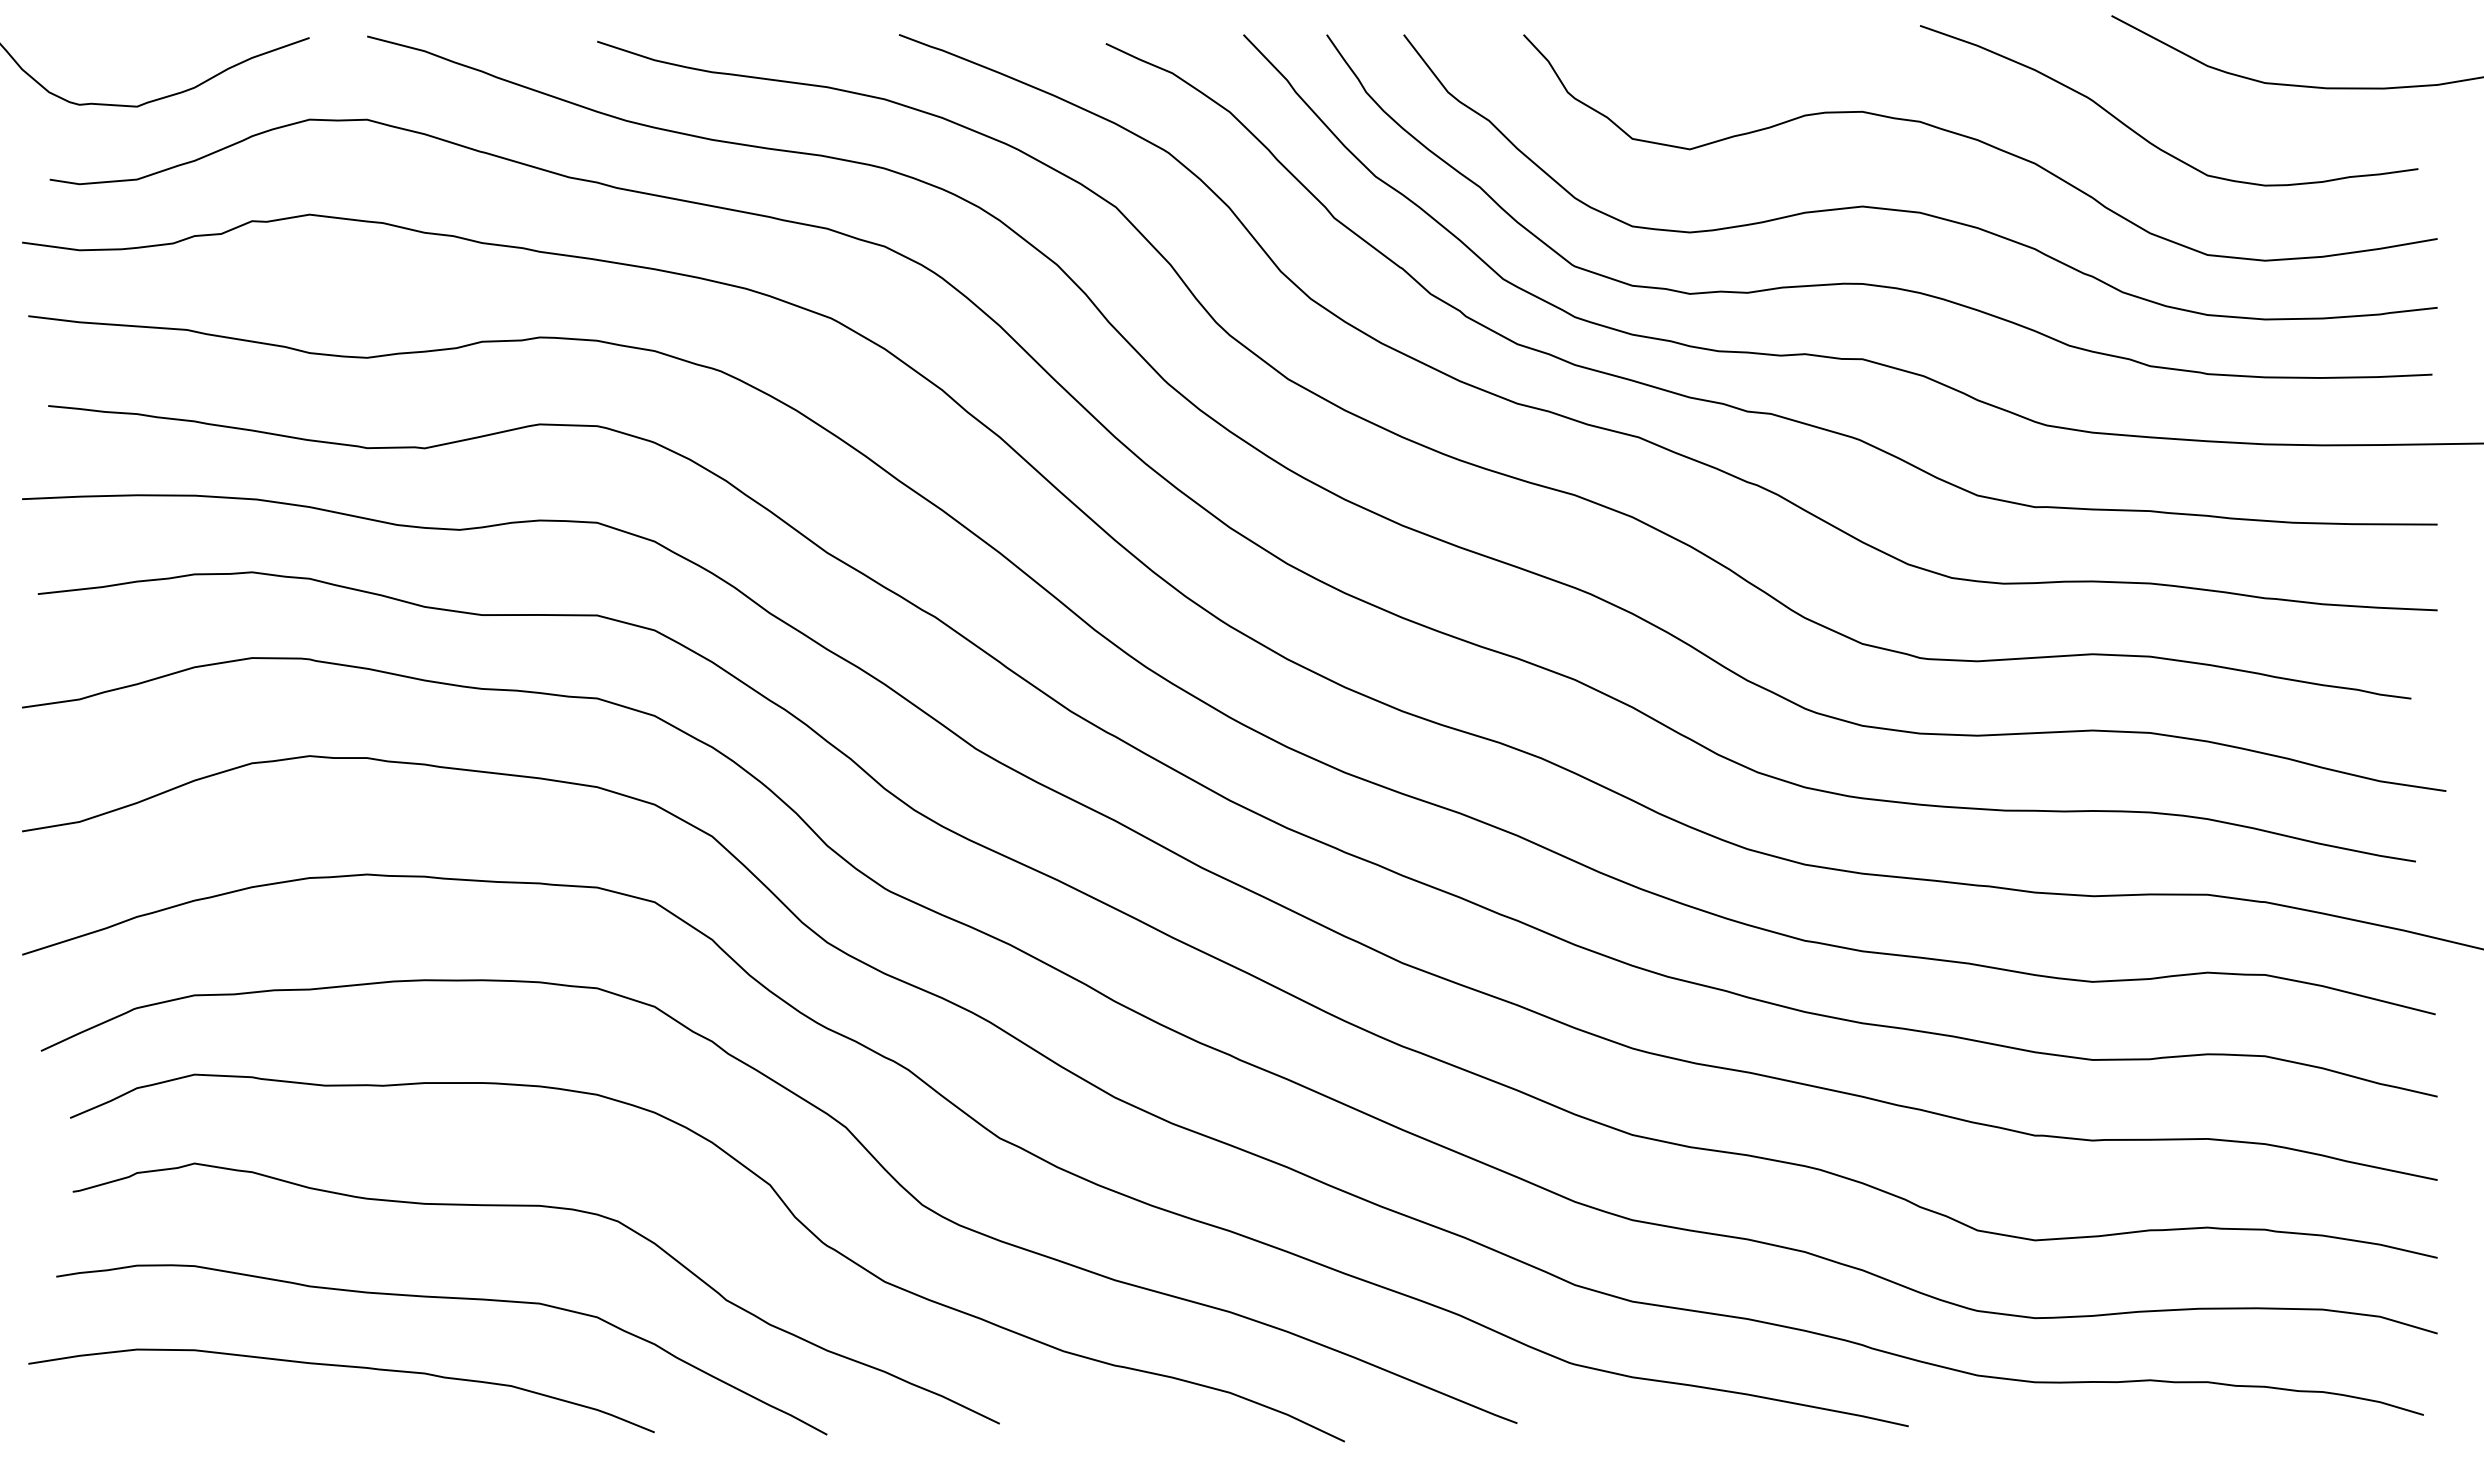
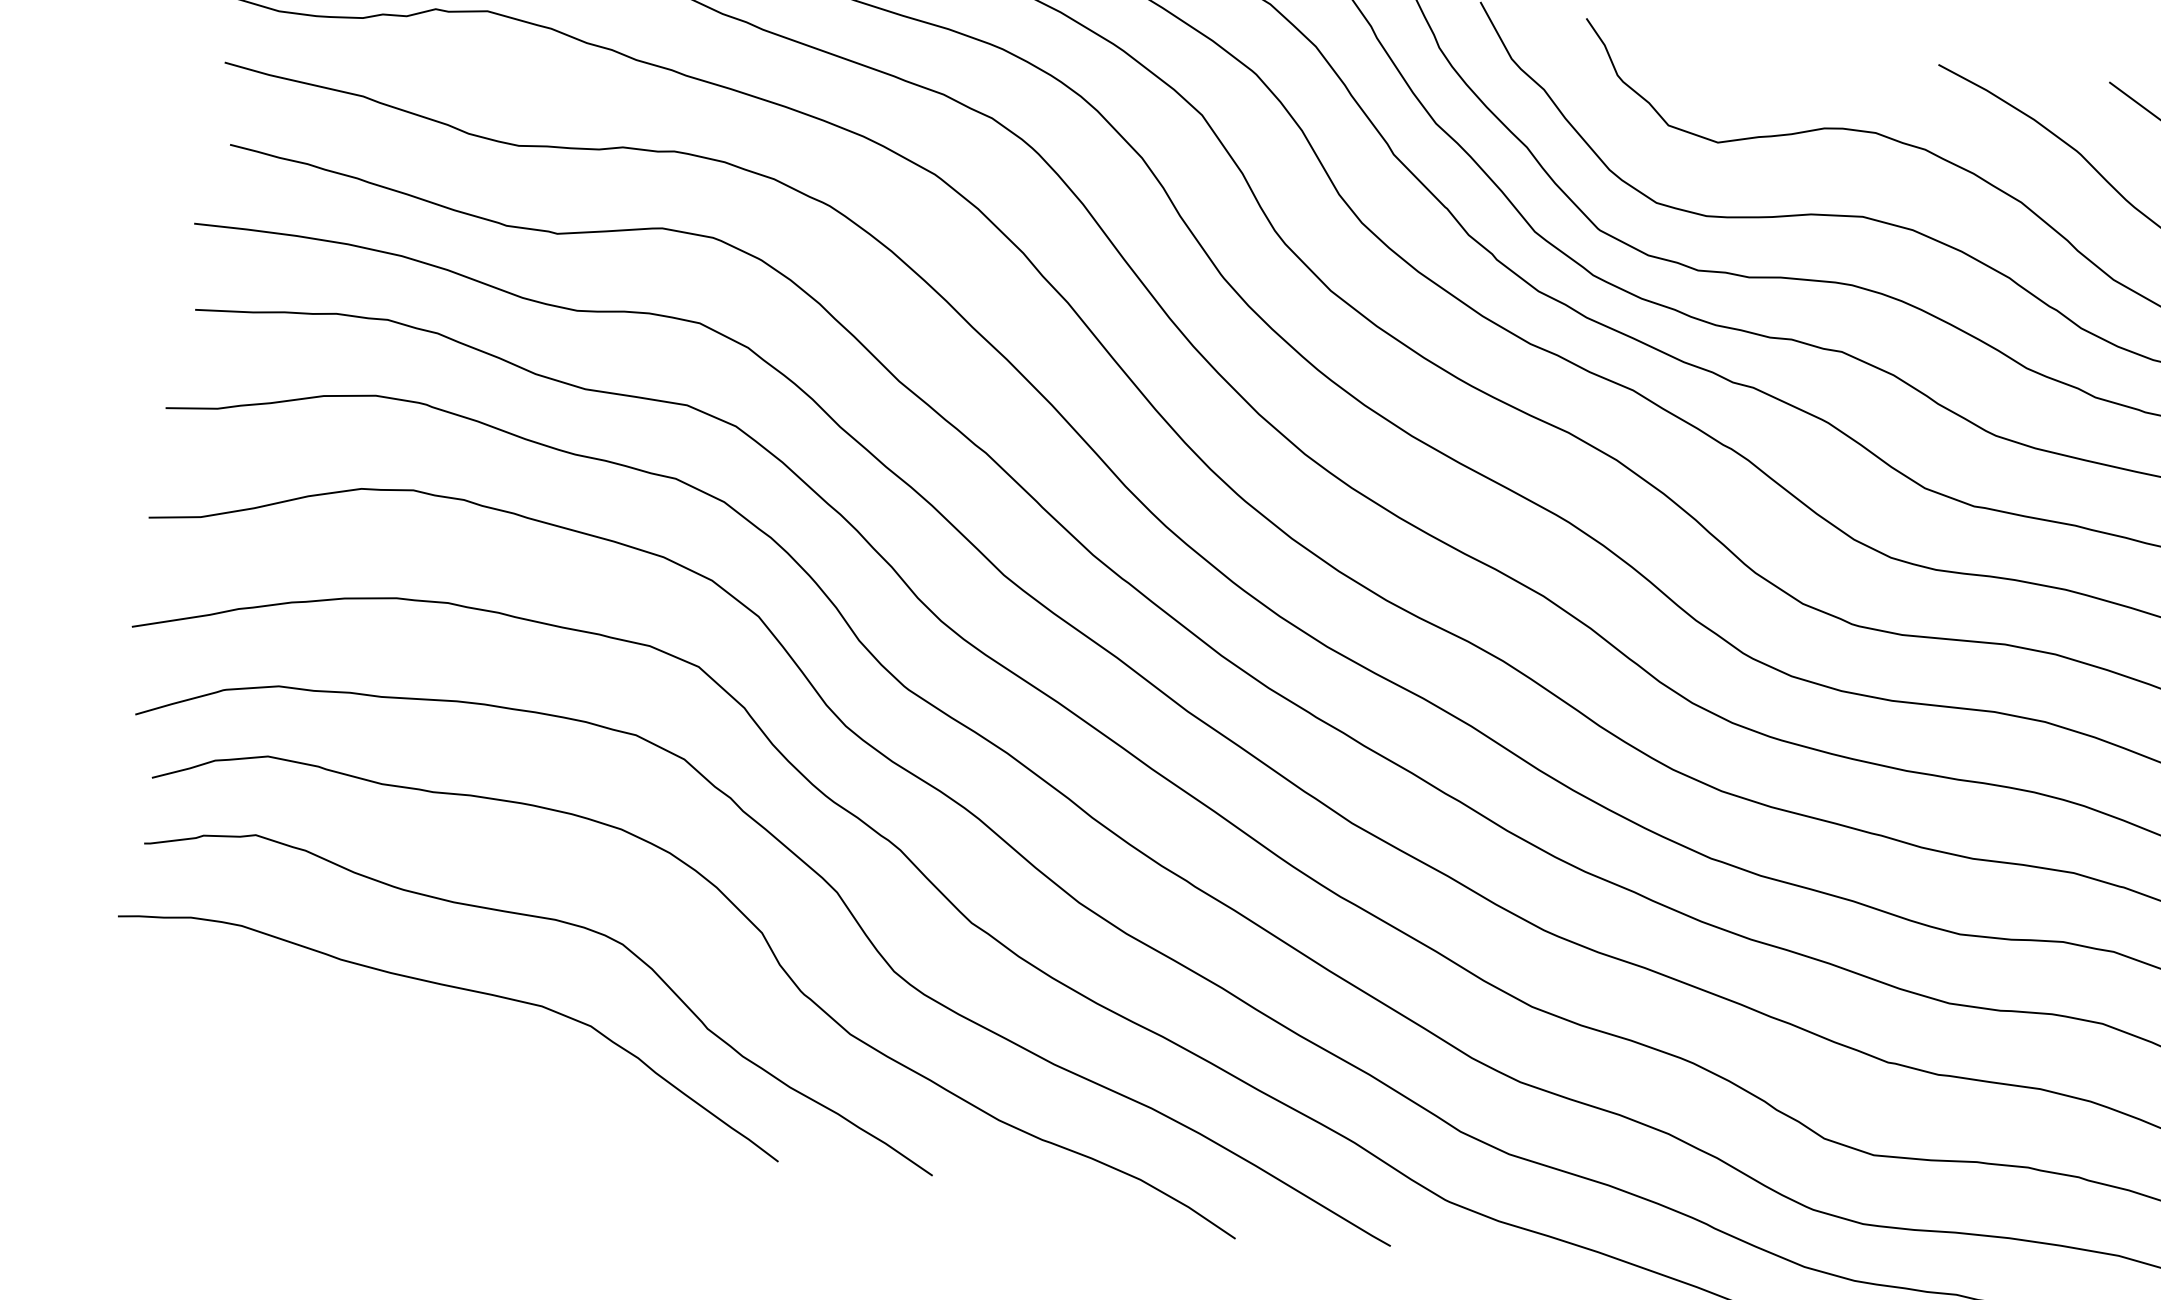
curve: (345, 1367) -> (361, 1036), removed

